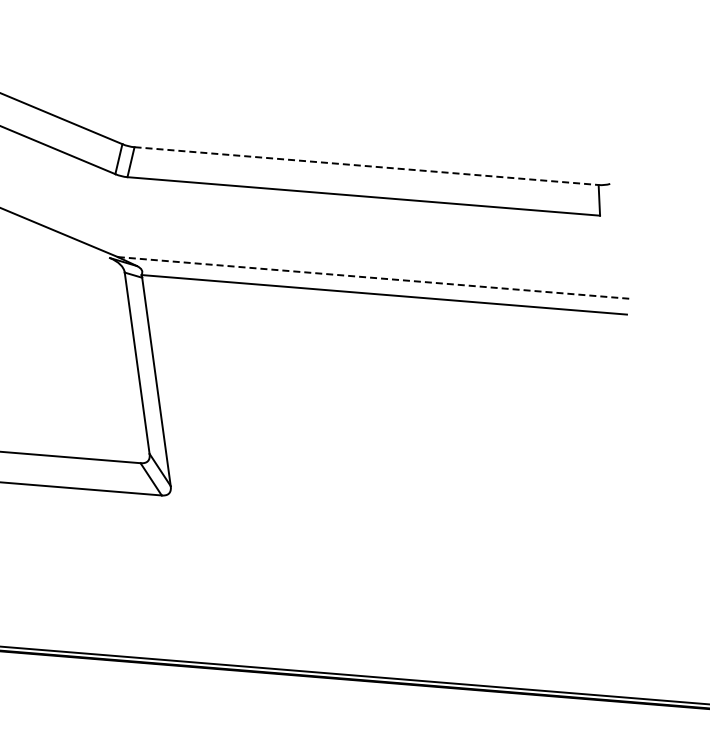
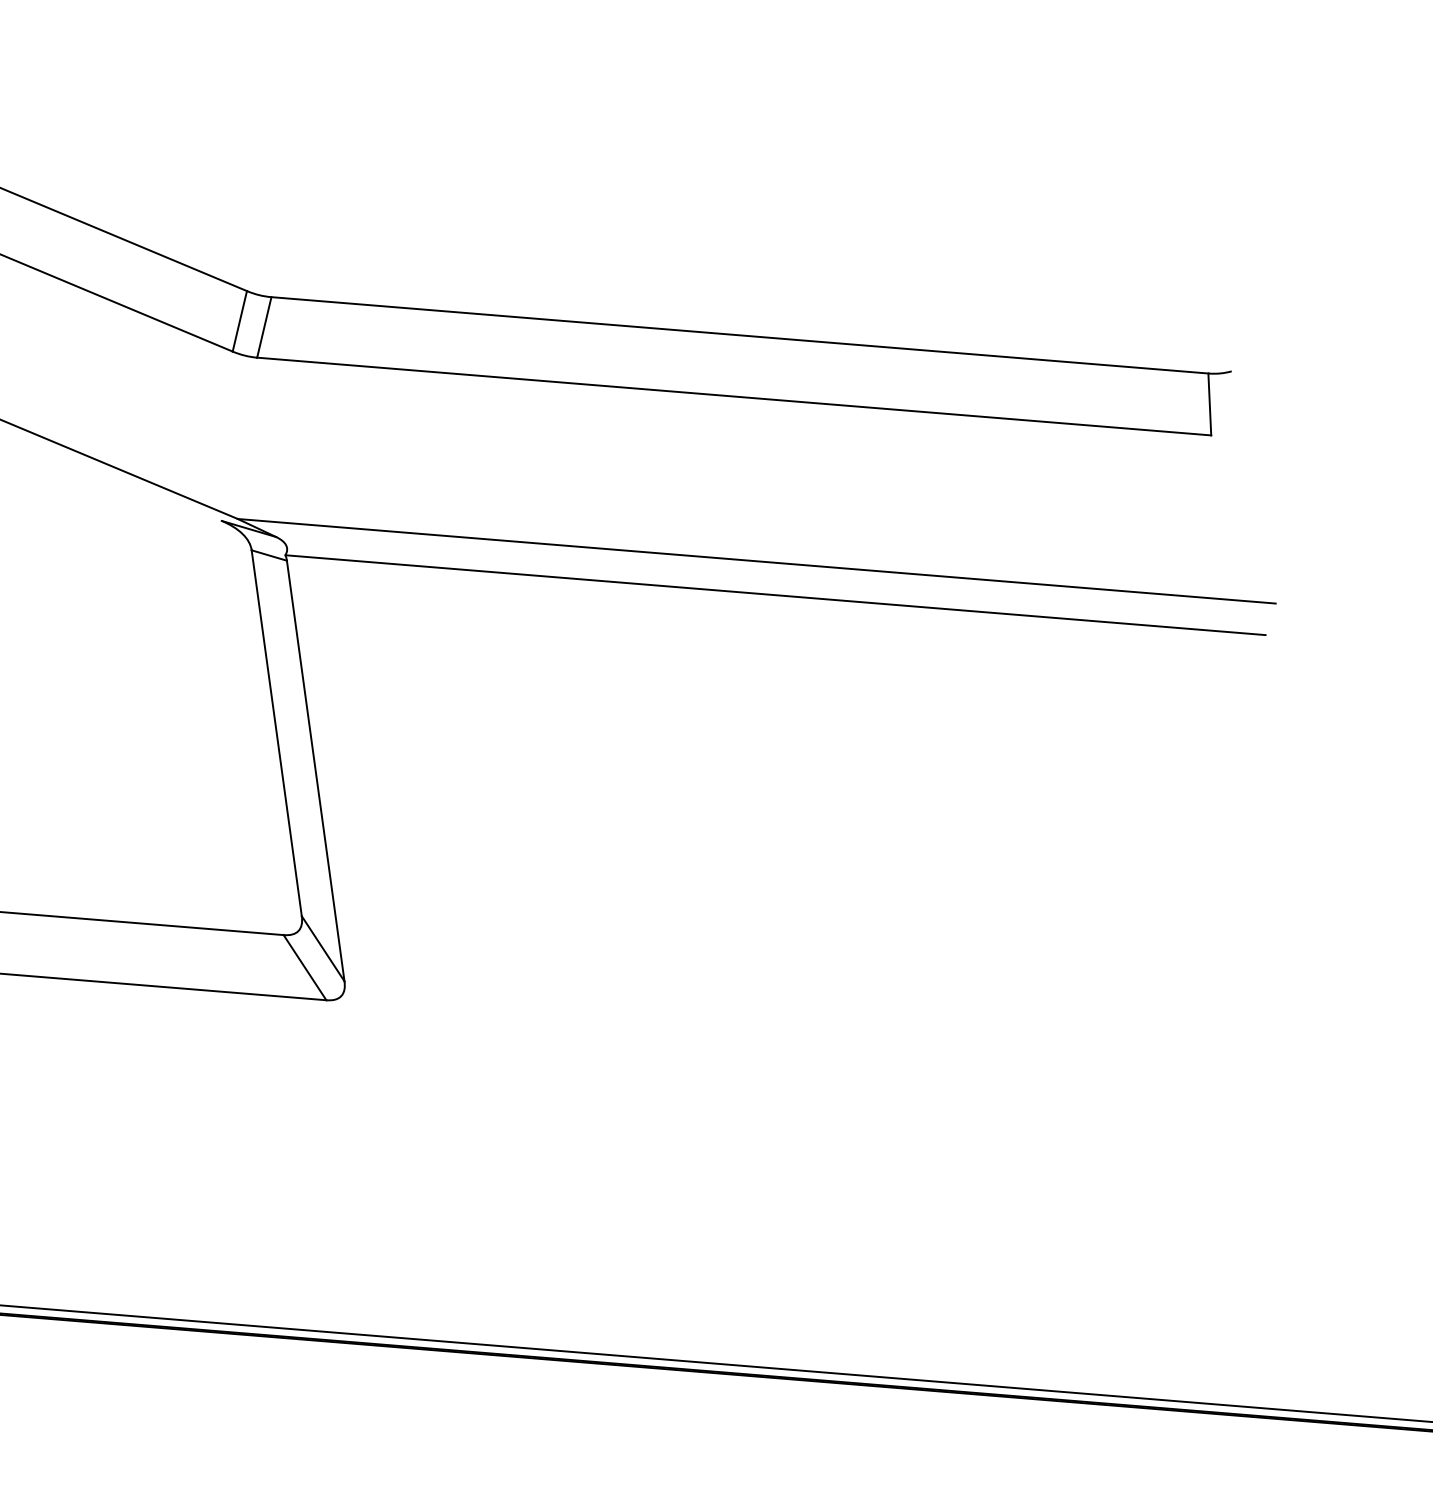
line: (366, 166) -> (739, 336), dashed -> solid
line: (374, 278) -> (755, 562), dashed -> solid

